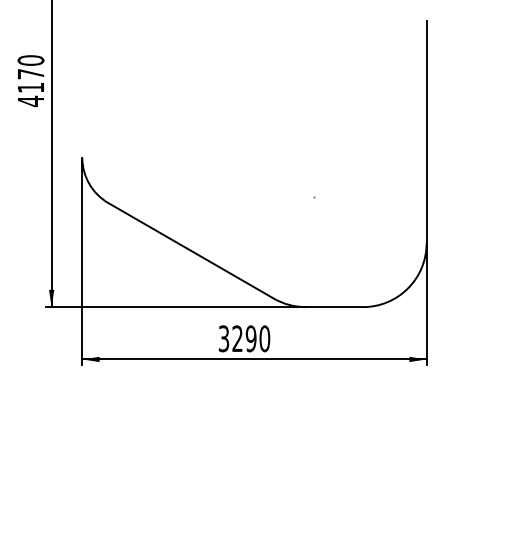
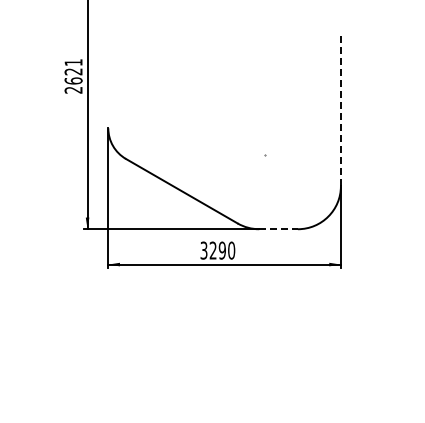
text: (30, 81) -> (73, 76), 4170 -> 2621
line: (425, 131) -> (340, 110), solid -> dashed
line: (335, 307) -> (279, 229), solid -> dashed

